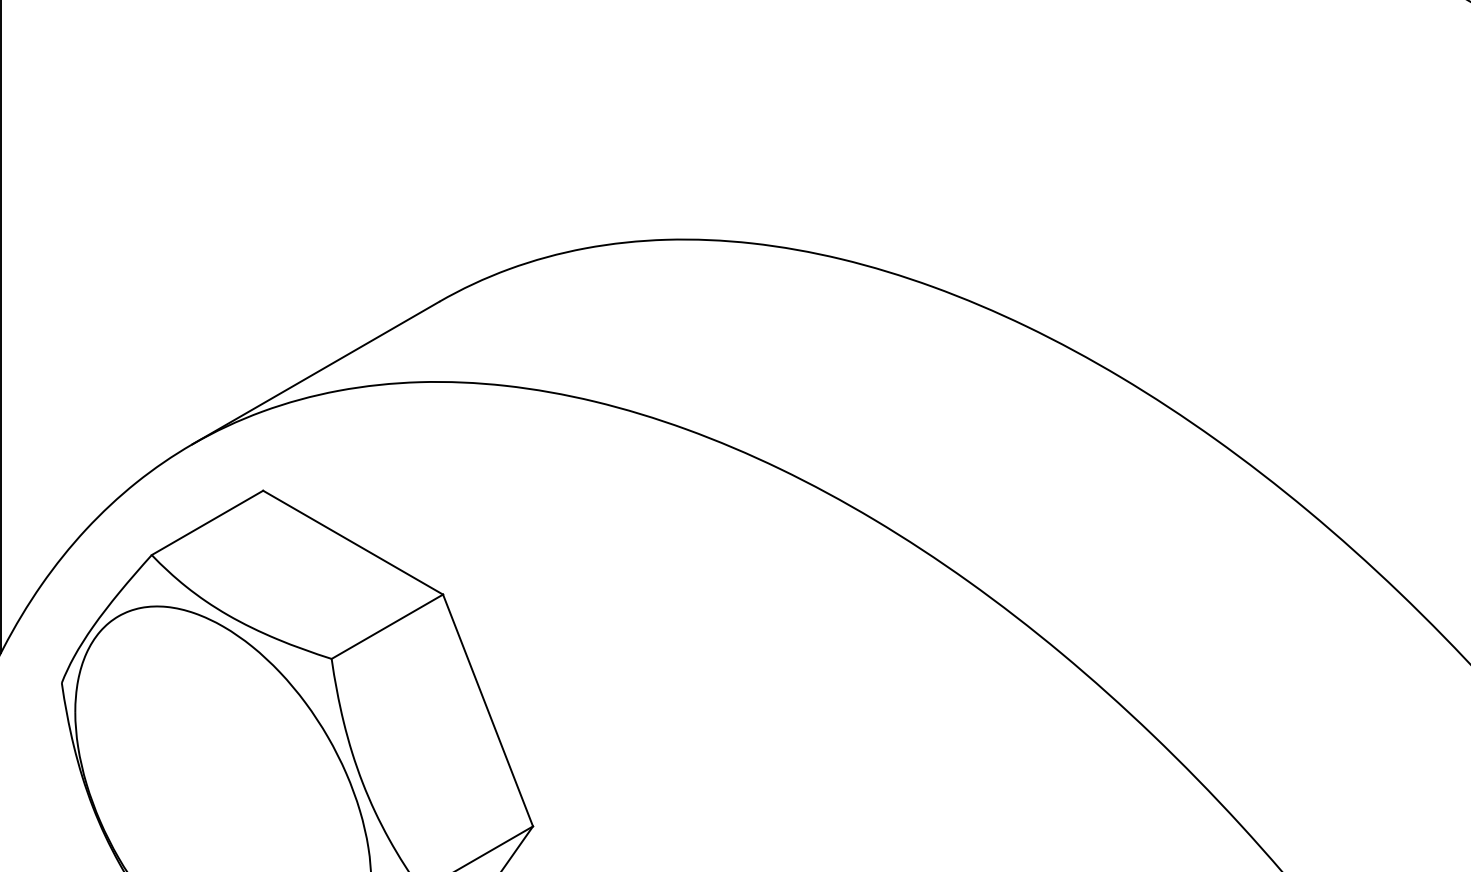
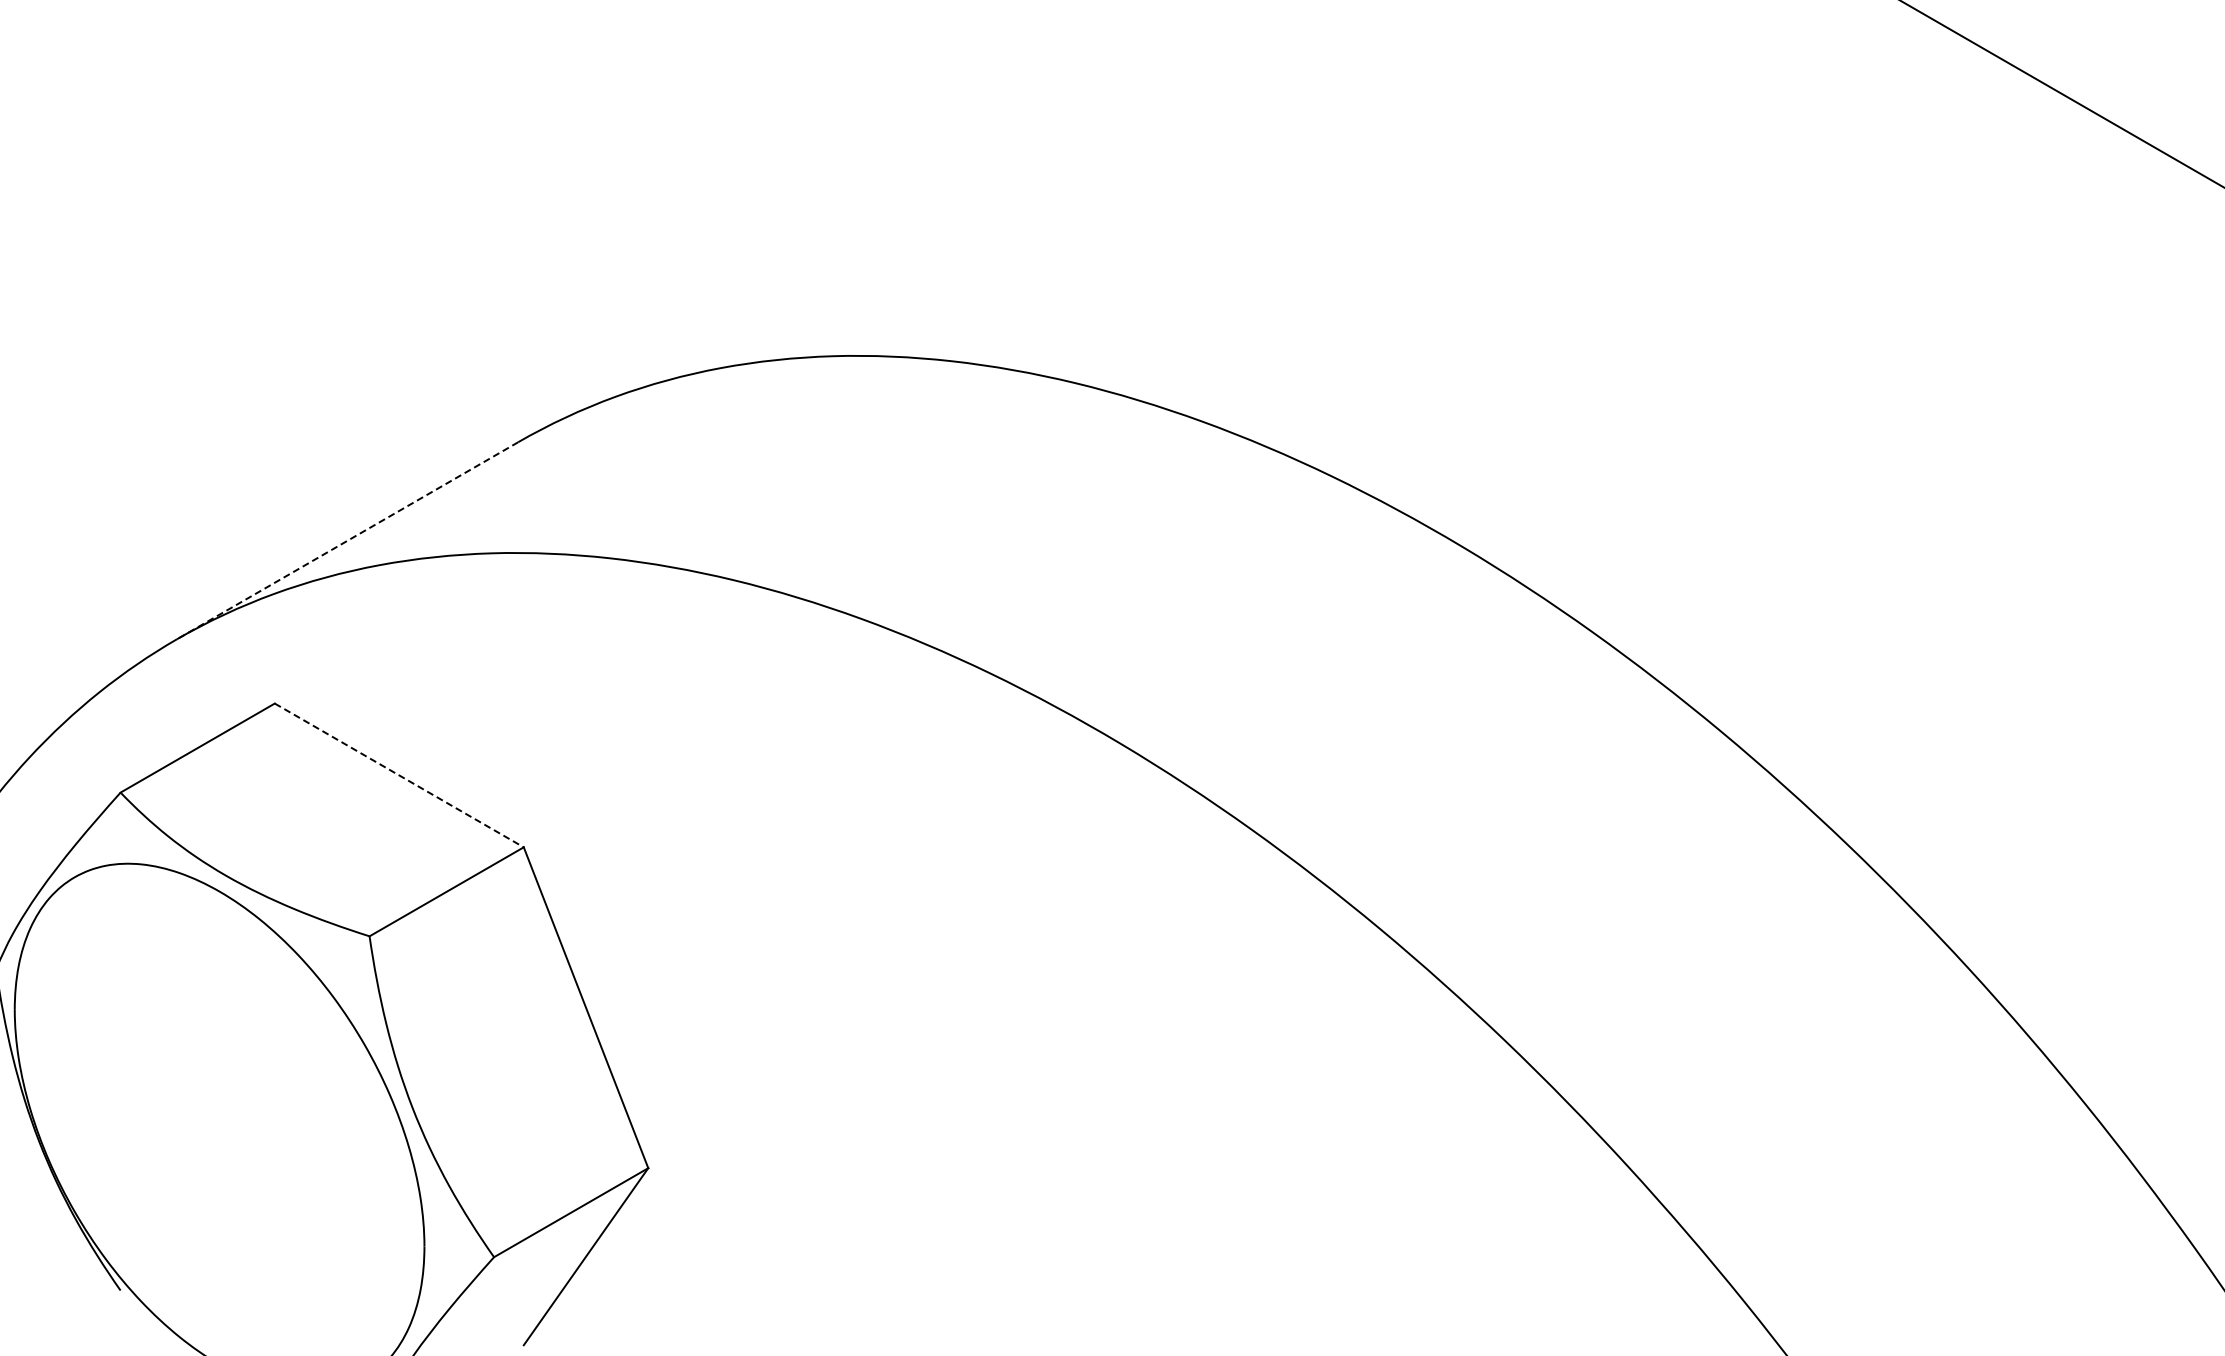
line: (315, 372) -> (347, 540), solid -> dashed
line: (353, 542) -> (399, 775), solid -> dashed

